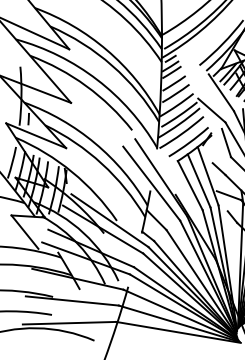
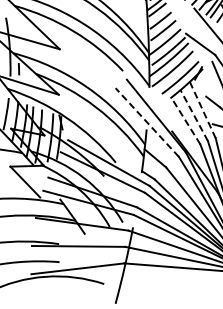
line: (208, 175) -> (203, 109), solid -> dashed
line: (199, 180) -> (194, 115), solid -> dashed
line: (151, 183) -> (147, 122), solid -> dashed
line: (190, 185) -> (186, 120), solid -> dashed

